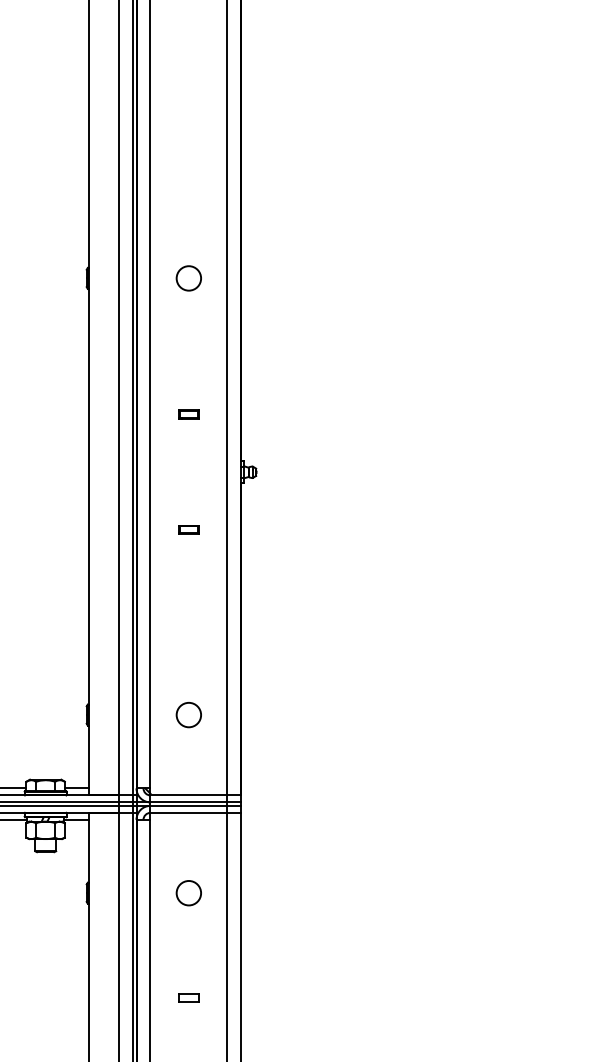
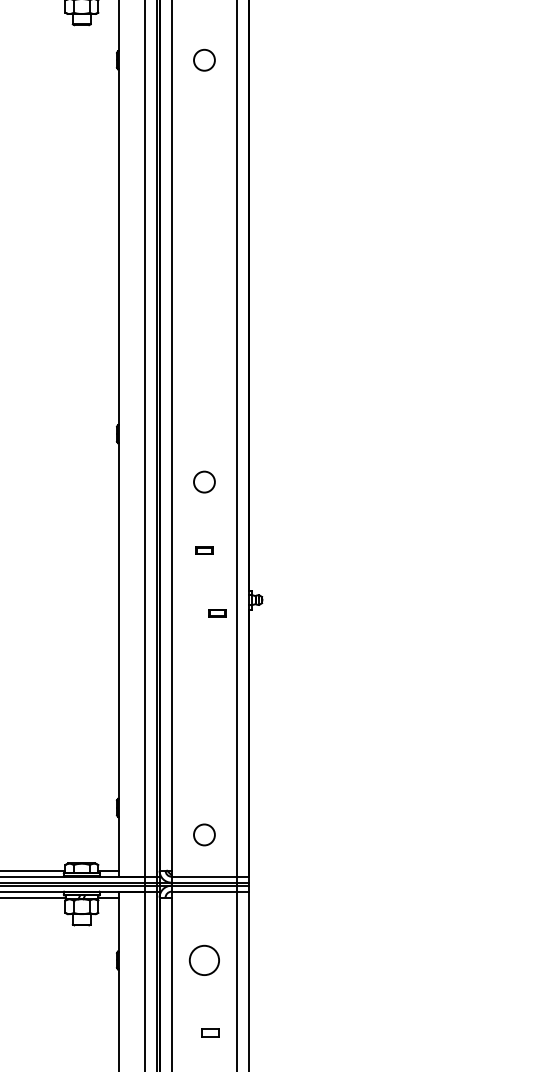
circle: (188, 277) -> (204, 481), moved
part: (188, 529) -> (217, 613), moved
circle: (188, 714) -> (204, 834), moved
circle: (188, 893) -> (204, 960), size x1.4
part: (188, 997) -> (210, 1032), moved

